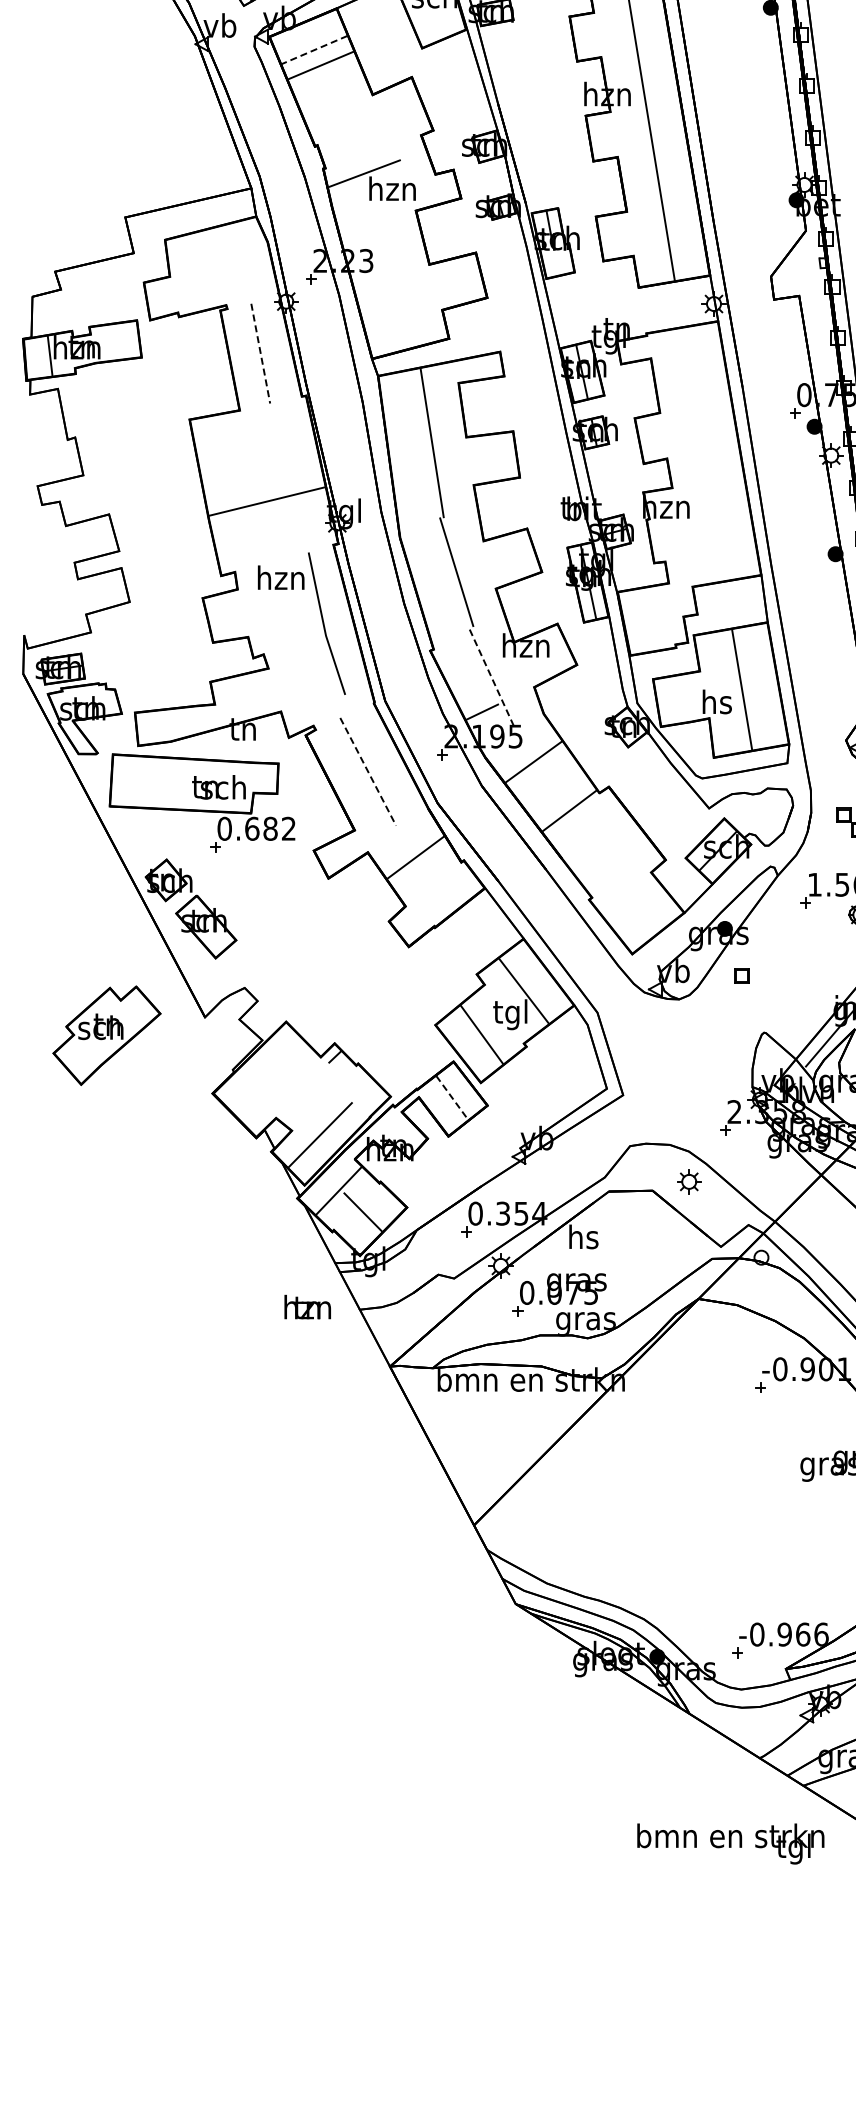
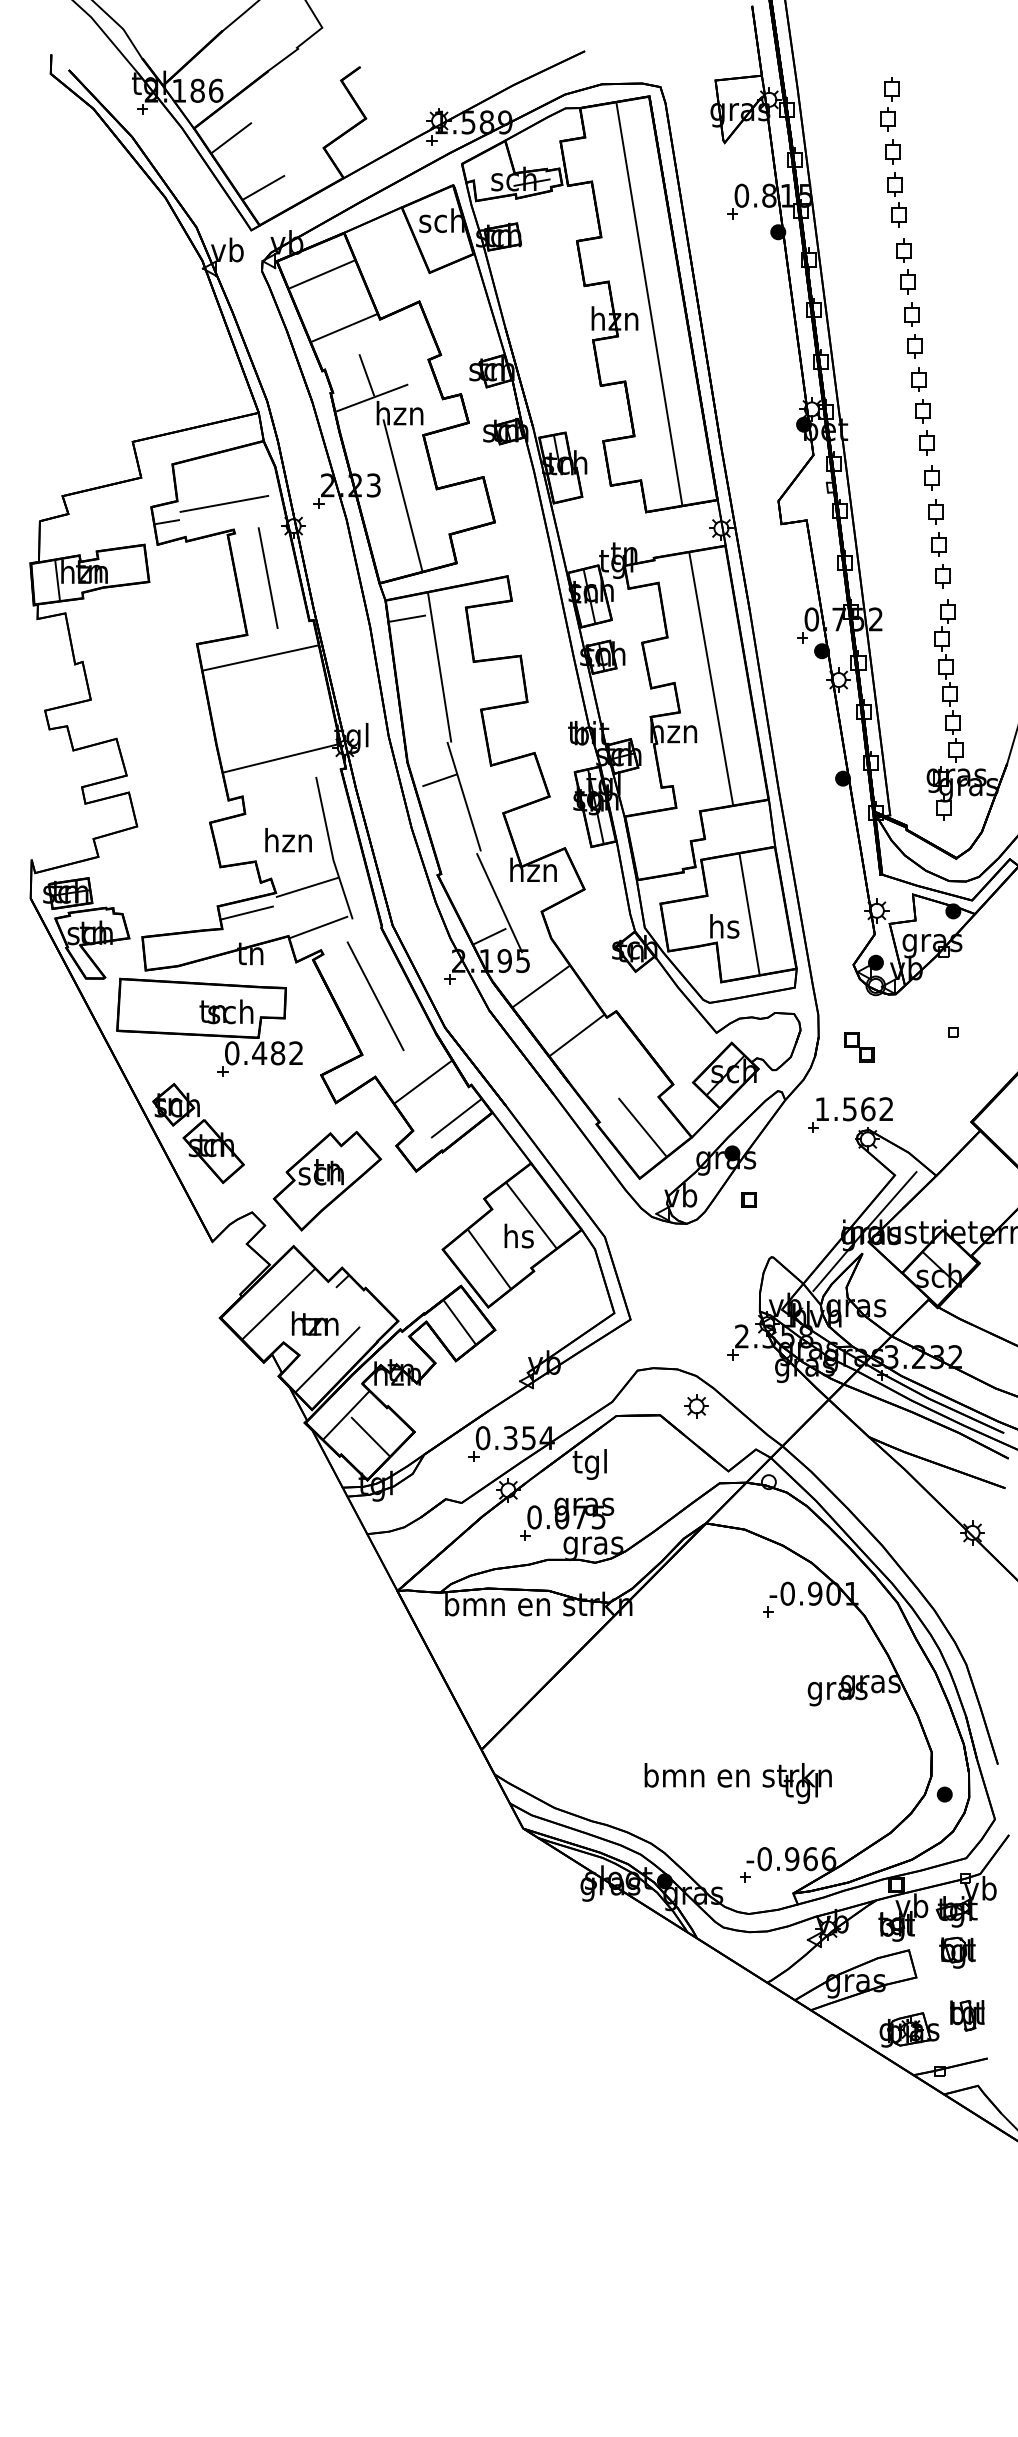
line: (314, 50) -> (321, 274), dashed -> solid
line: (321, 65) -> (344, 327), moved
line: (359, 151) -> (366, 375), added
line: (395, 271) -> (402, 495), added
line: (217, 279) -> (224, 503), added
line: (160, 298) -> (167, 522), added
line: (261, 354) -> (268, 578), dashed -> solid
line: (400, 394) -> (407, 618), added
line: (253, 433) -> (260, 657), added
line: (704, 454) -> (711, 678), added
line: (266, 501) -> (281, 757), moved
line: (432, 556) -> (439, 780), added
text: (281, 578) -> (288, 840), moved
line: (300, 662) -> (307, 886), added
line: (492, 679) -> (499, 903), dashed -> solid
line: (239, 688) -> (246, 912), added
line: (311, 703) -> (318, 927), added
line: (368, 772) -> (375, 996), dashed -> solid
text: (252, 829) -> (259, 1053), 0.682 -> 0.482
line: (449, 894) -> (456, 1118), added
line: (635, 903) -> (642, 1127), added
text: (510, 1014) -> (517, 1238), tgl -> hs
part: (107, 1035) -> (327, 1180), moved
line: (271, 1080) -> (278, 1304), added
line: (453, 1098) -> (460, 1322), dashed -> solid
text: (582, 1240) -> (589, 1464), hs -> tgl
text: (308, 1307) -> (315, 1323), moved
text: (730, 1844) -> (737, 1783), moved

